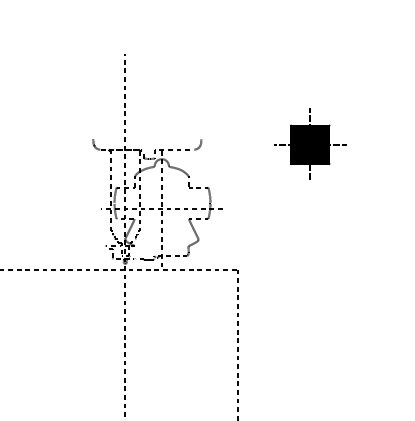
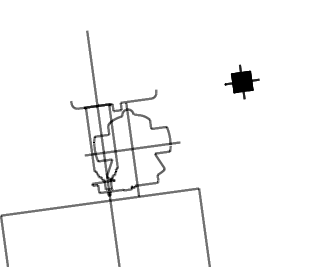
part: (310, 143) -> (242, 81), size x0.6

